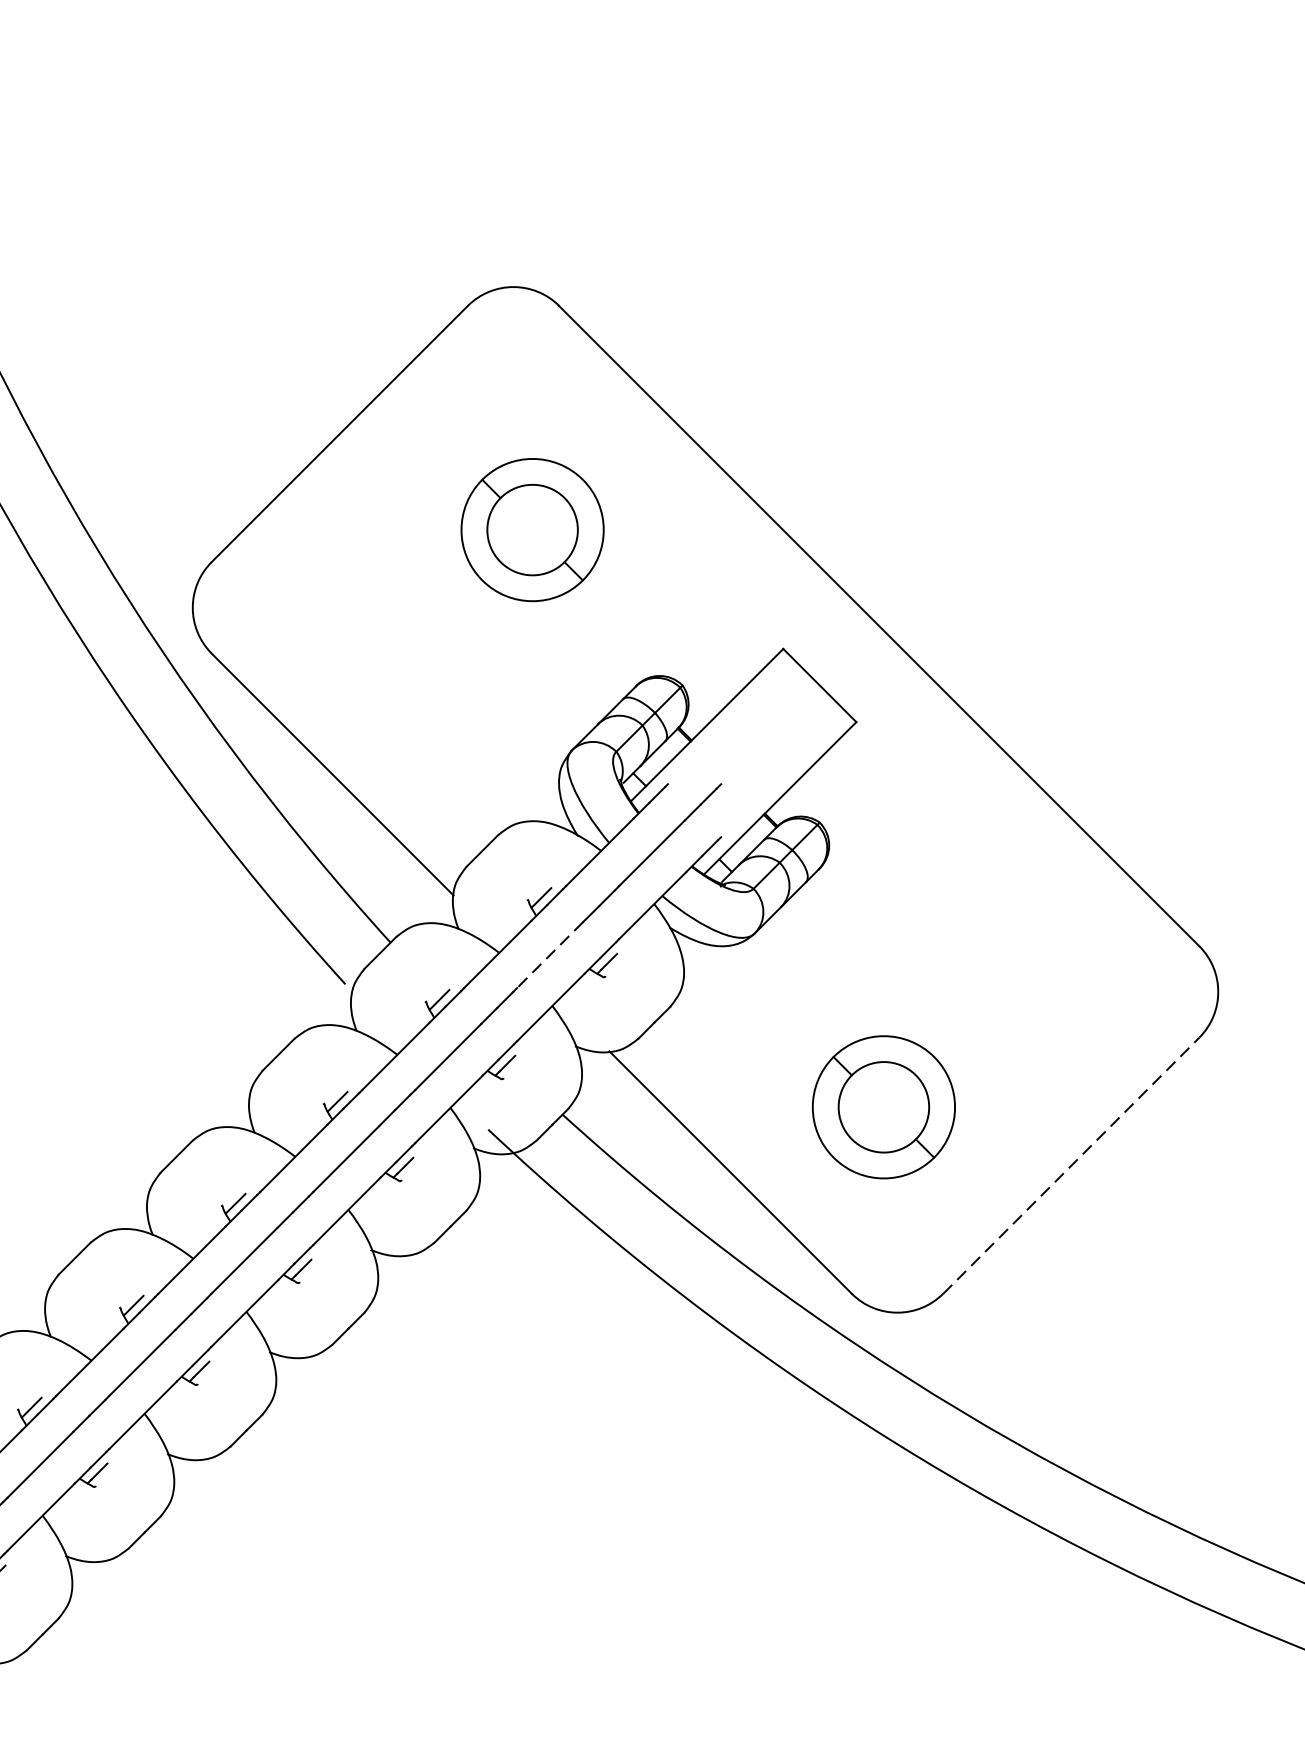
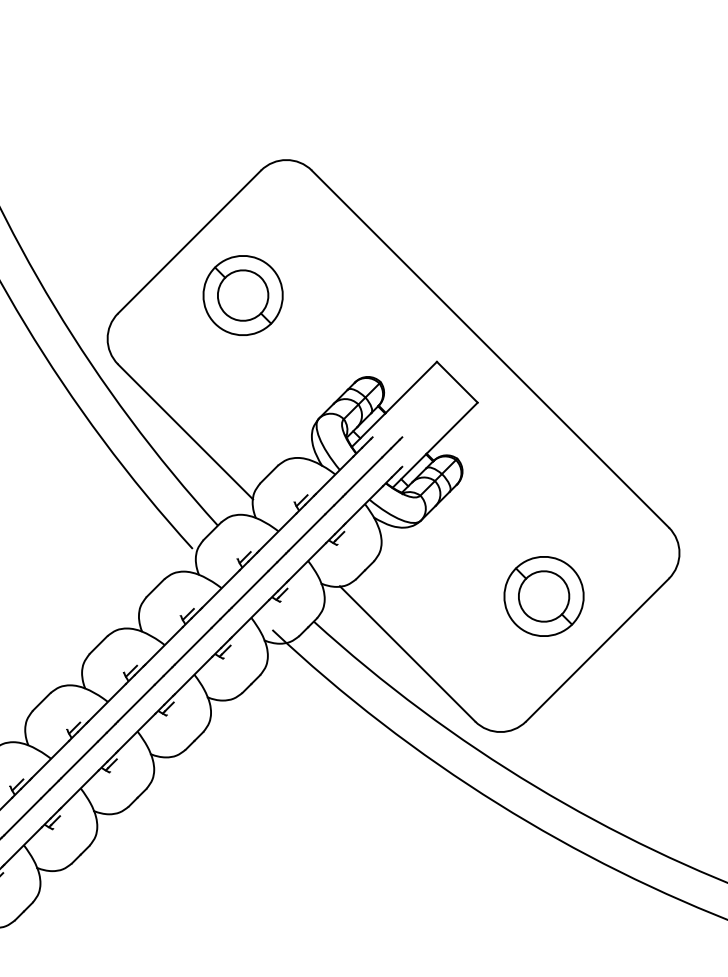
part: (531, 529) -> (242, 295), moved
line: (549, 954) -> (306, 532), dashed -> solid
part: (882, 1107) -> (543, 596), moved
line: (1071, 1166) -> (597, 650), dashed -> solid

